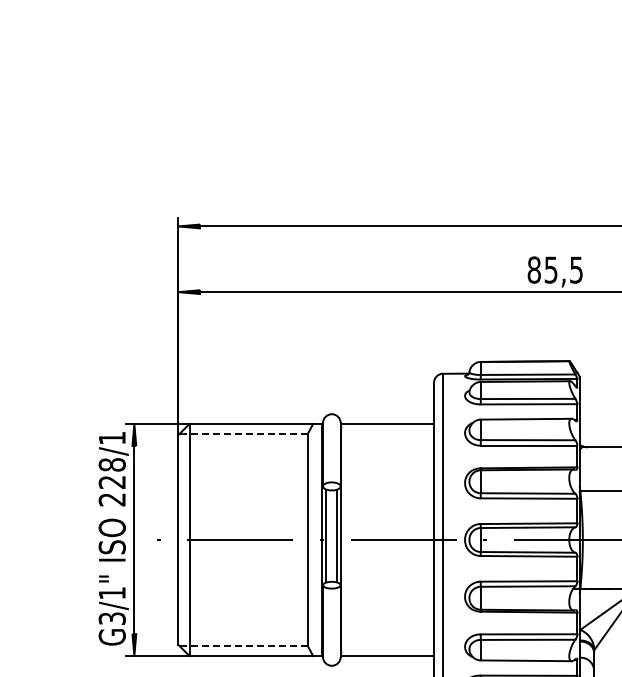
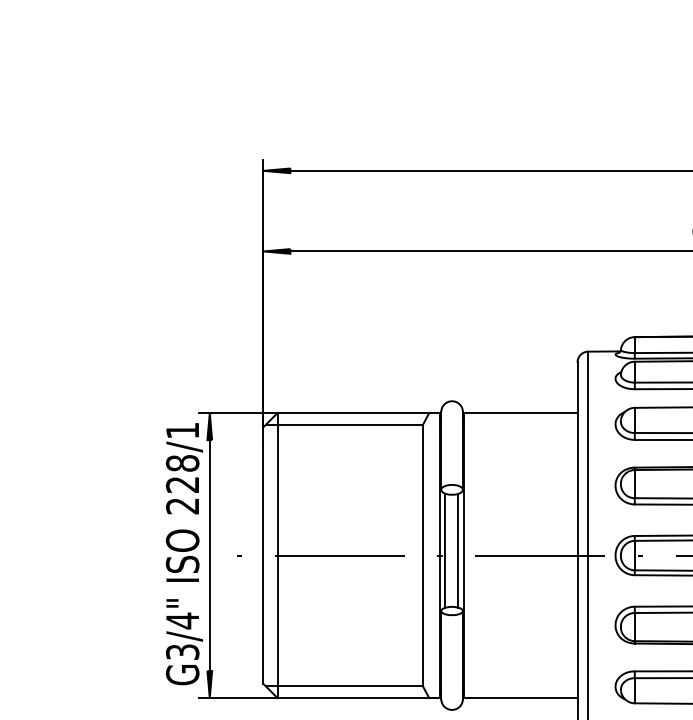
line: (244, 433) -> (344, 424), dashed -> solid
text: (112, 593) -> (182, 621), G3/1" -> G3/4"
line: (244, 646) -> (344, 686), dashed -> solid

